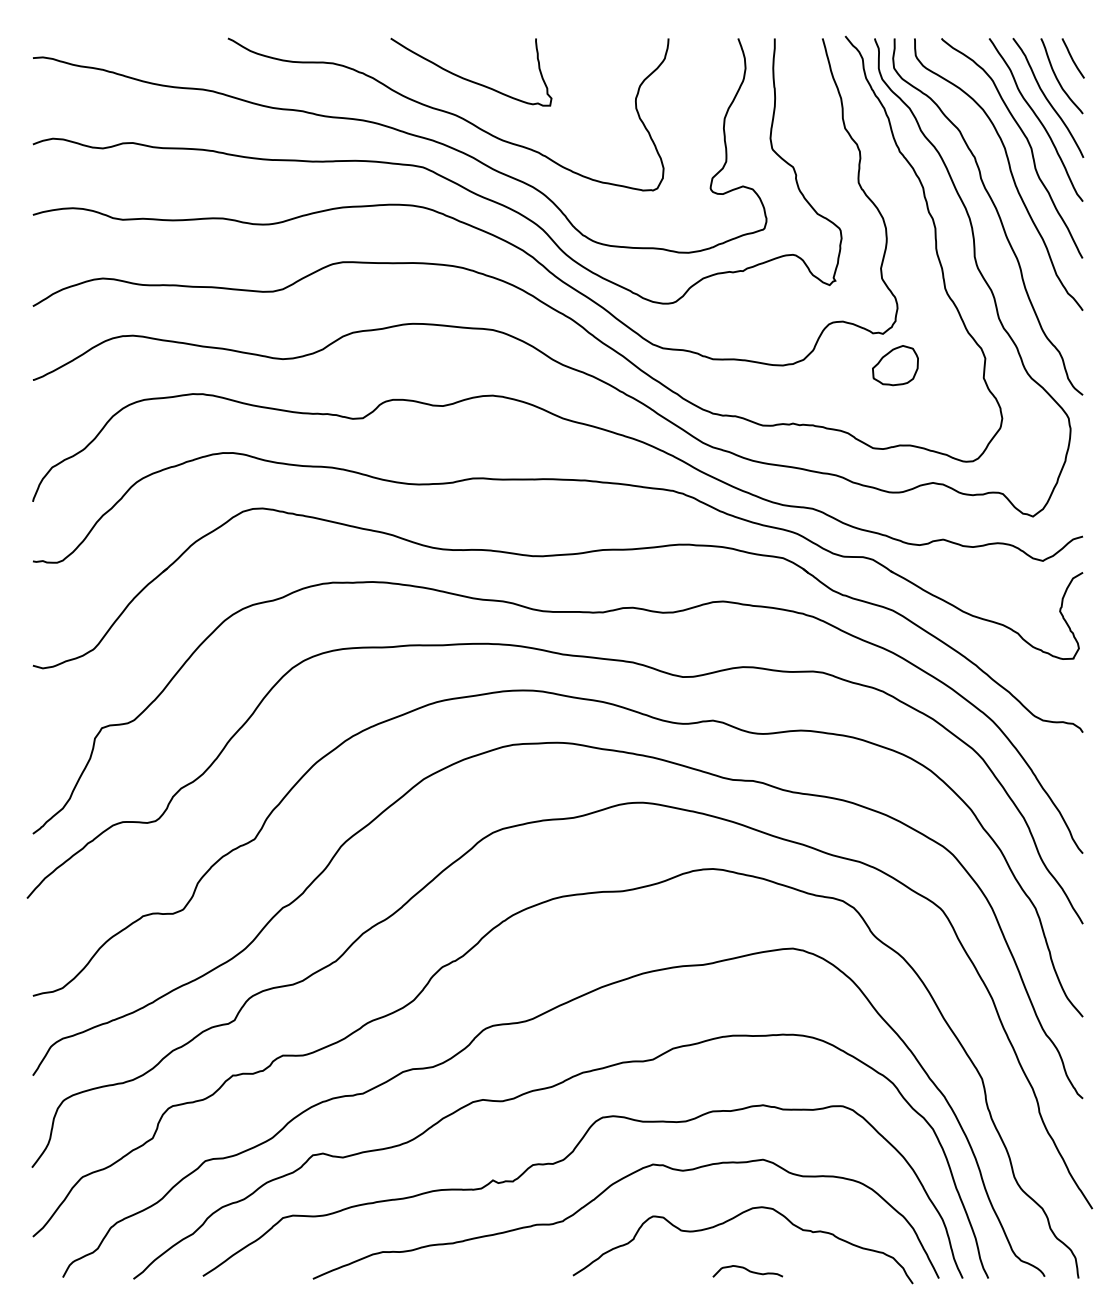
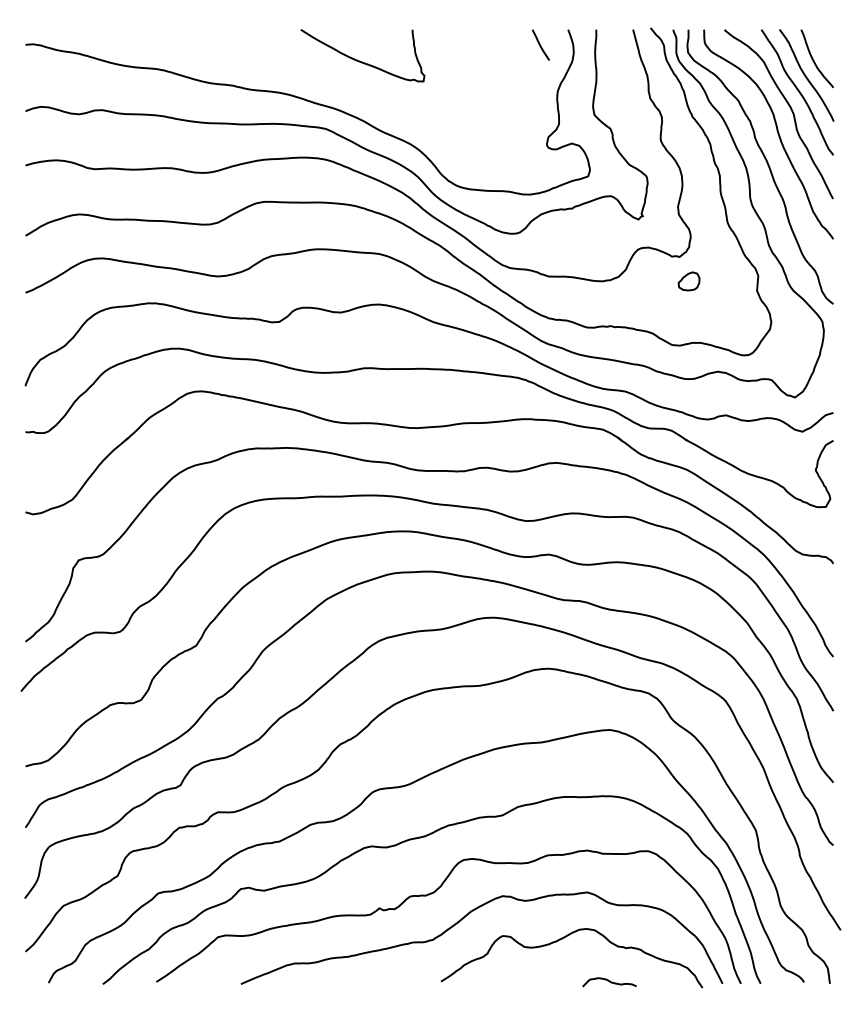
line: (1072, 57) -> (540, 44), moved
curve: (448, 113) -> (345, 87), removed
part: (894, 365) -> (688, 281), size x0.6
curve: (747, 1271) -> (609, 982), moved

